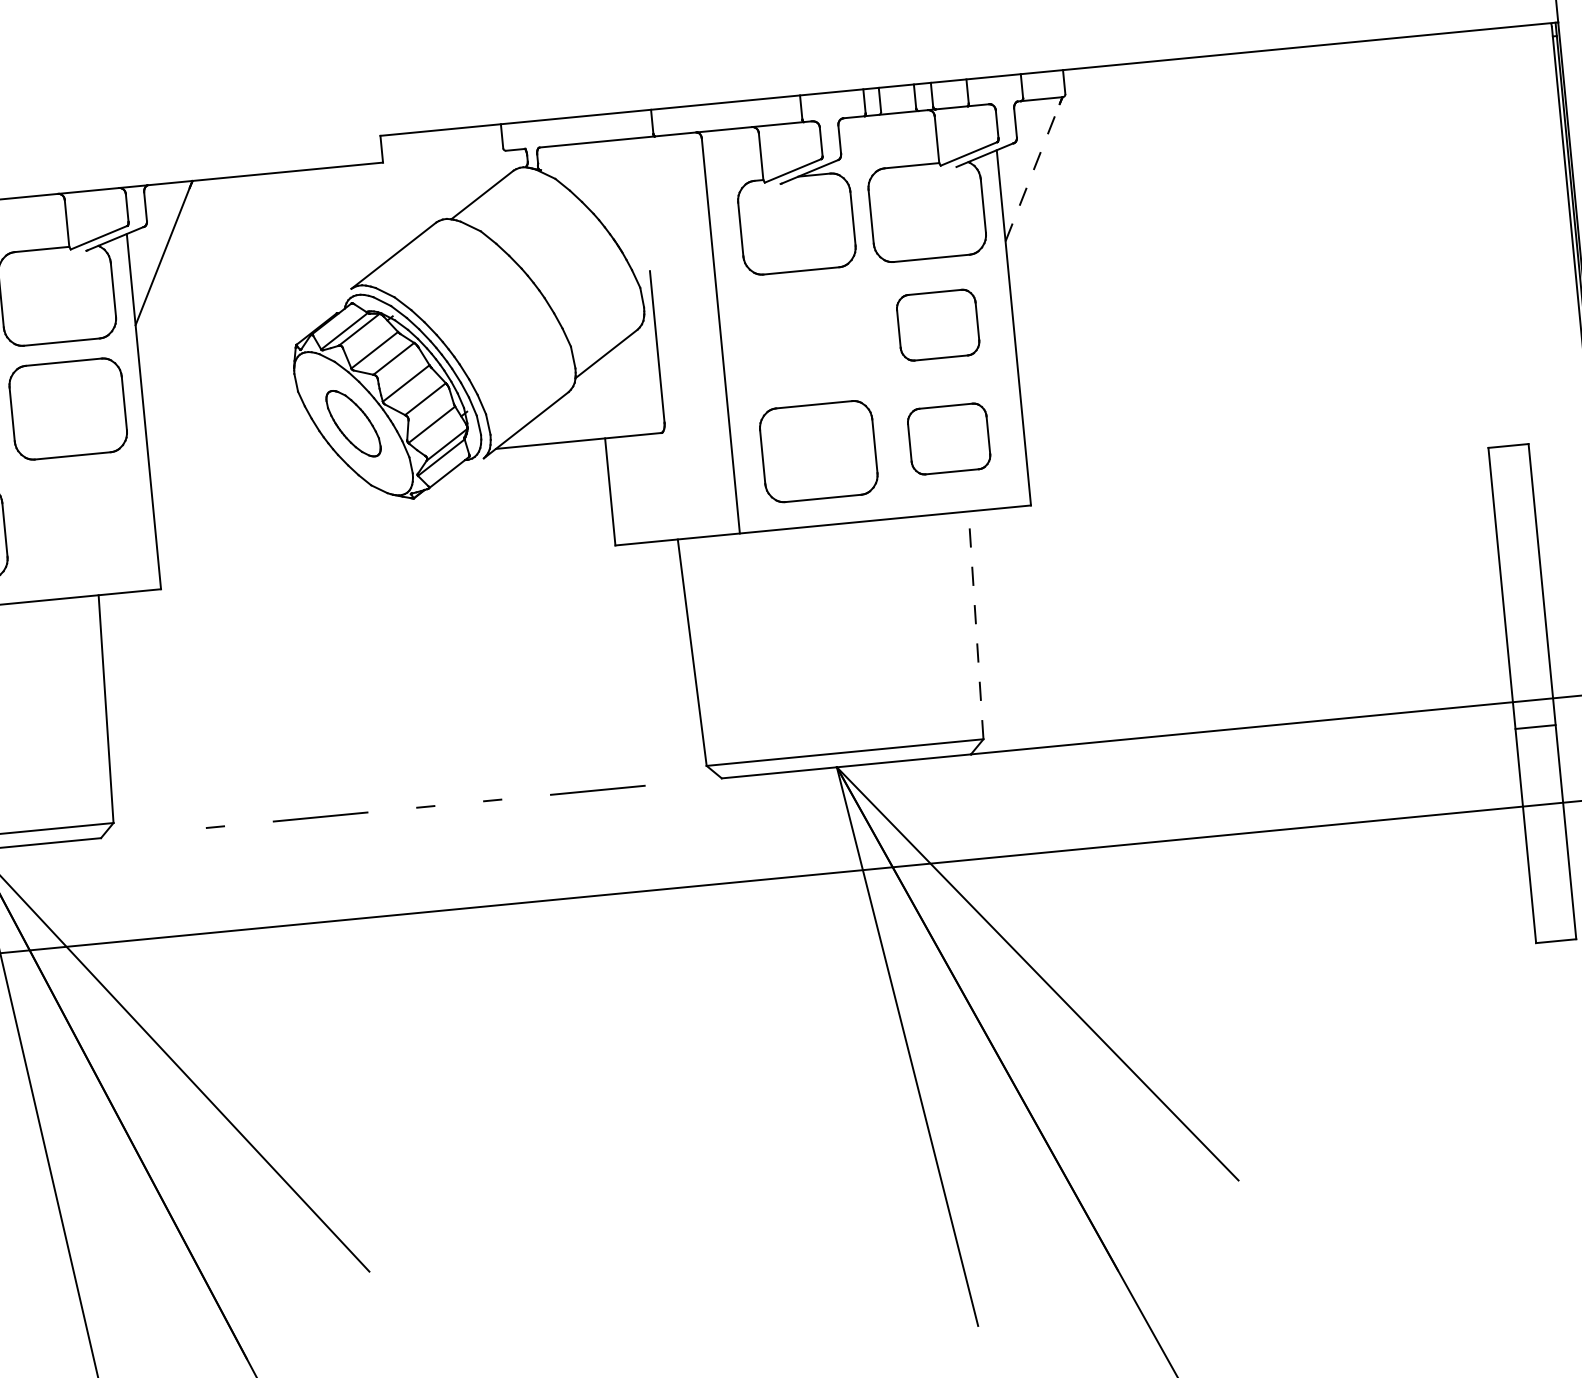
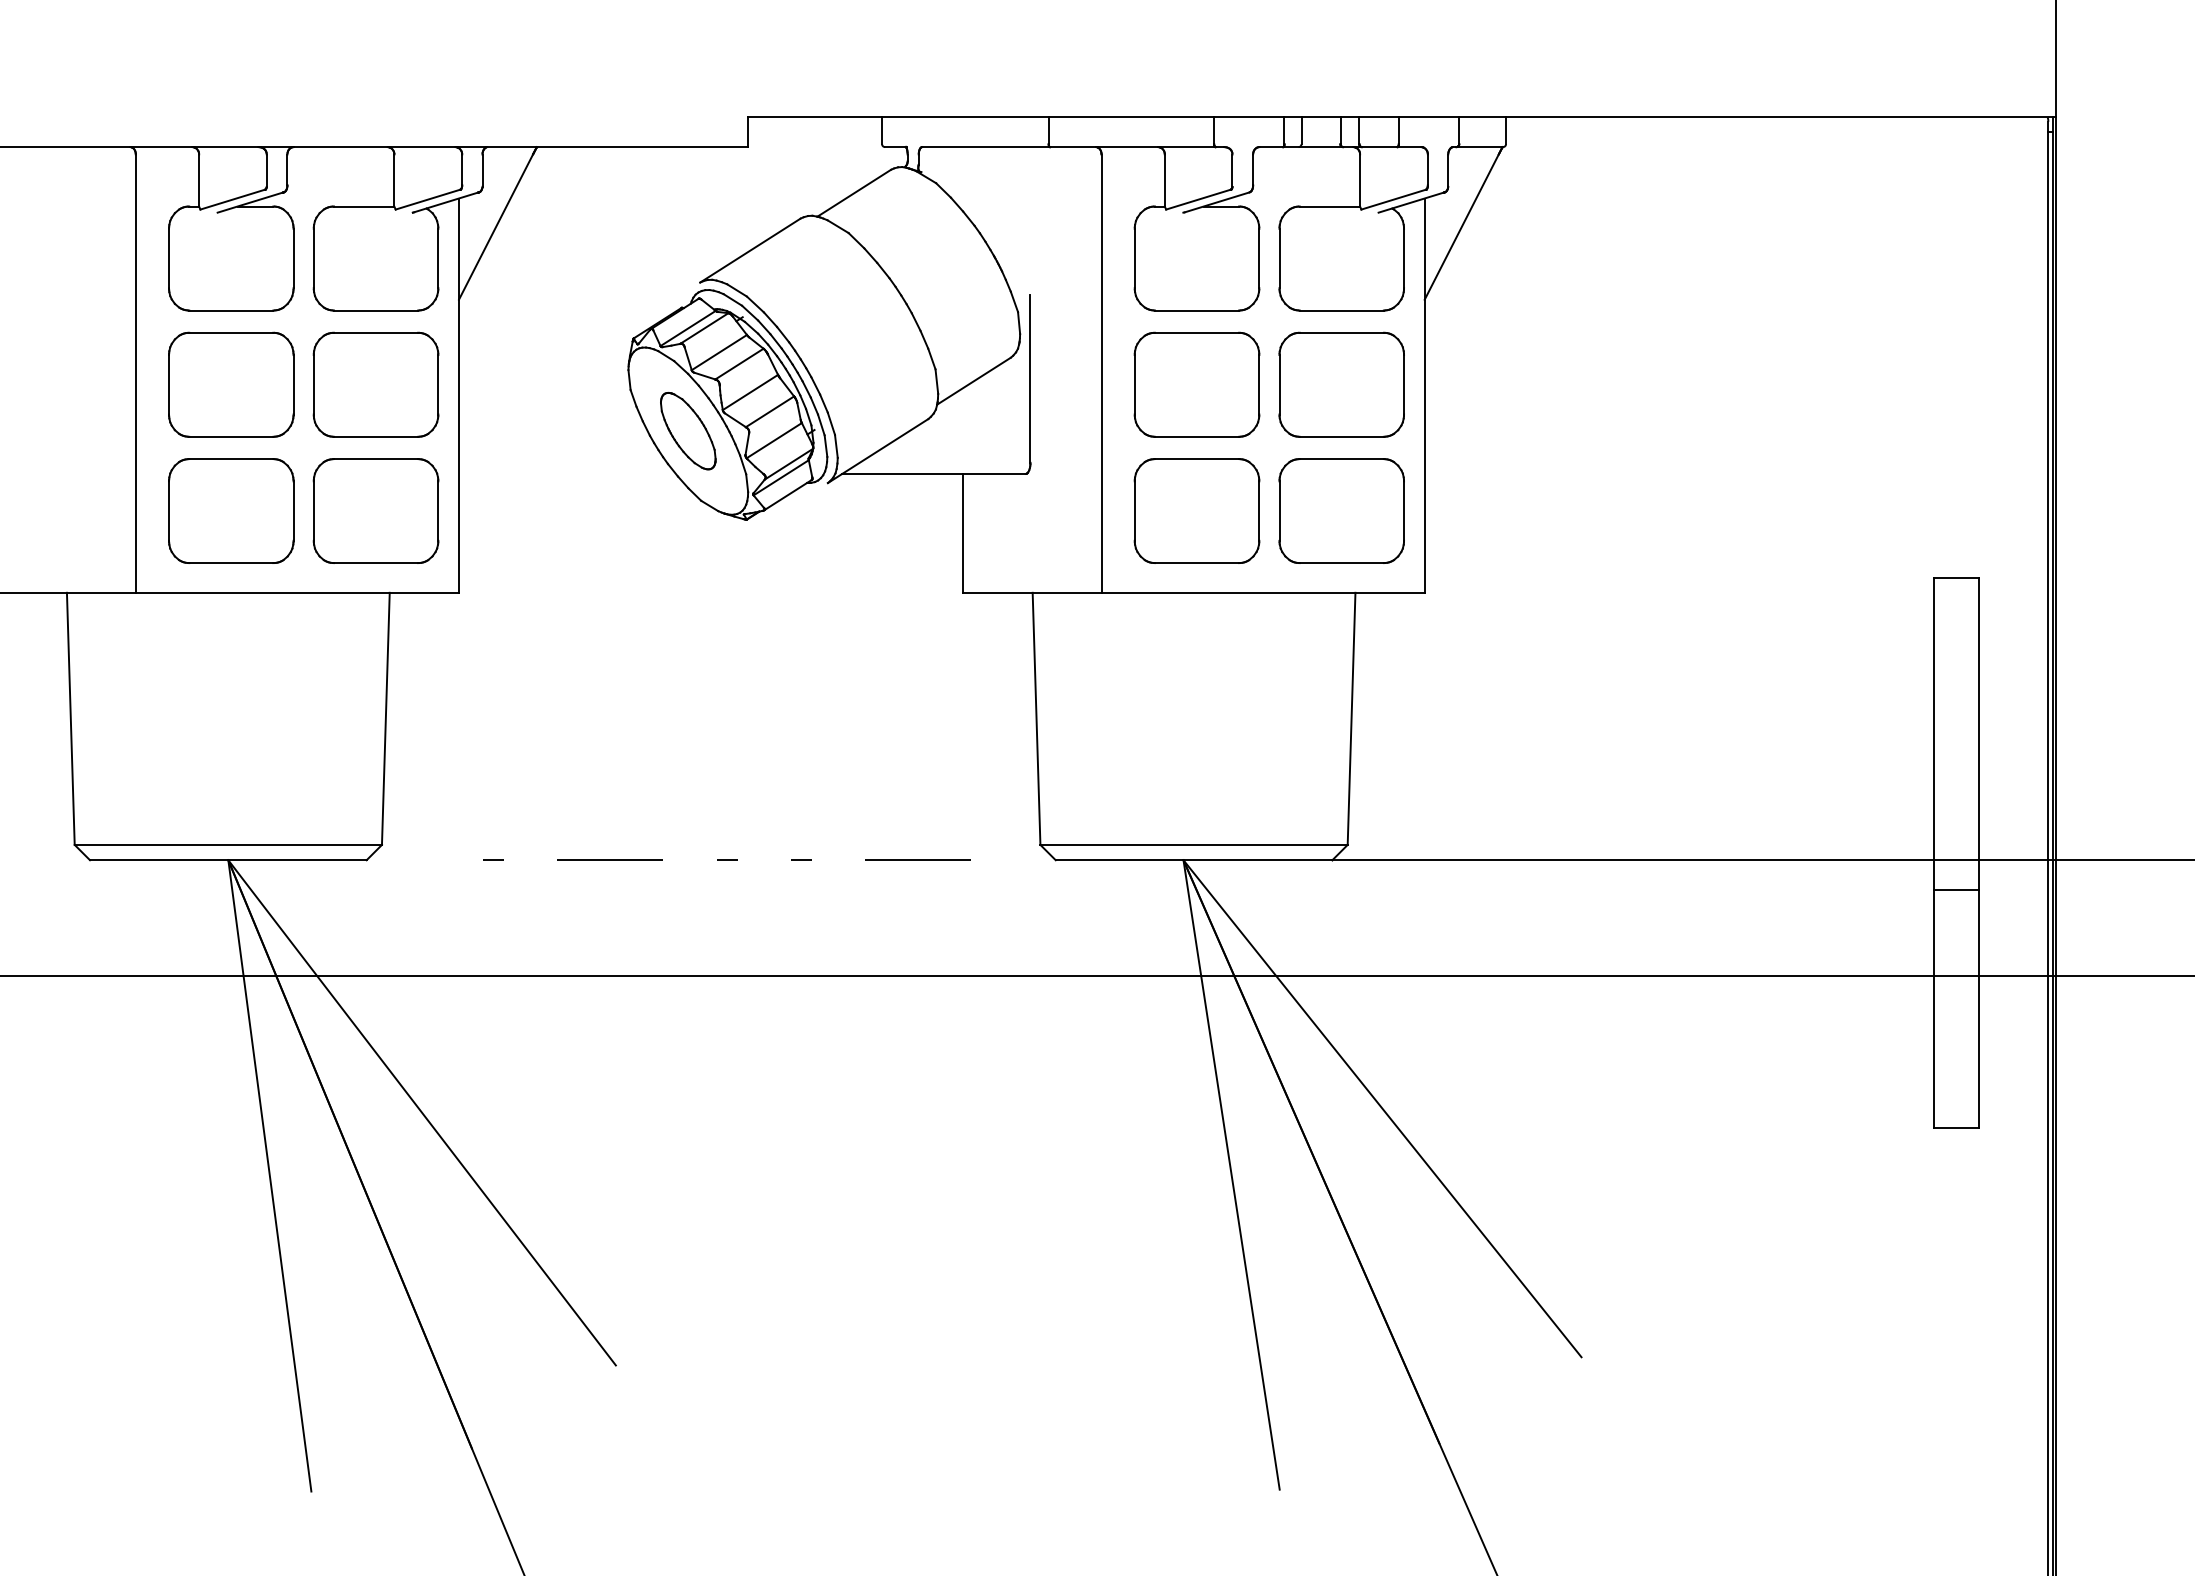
line: (1032, 172) -> (1461, 226), dashed -> solid
part: (937, 325) -> (1341, 384), size x1.43
part: (807, 337) -> (1196, 384), added
part: (948, 438) -> (1341, 510), size x1.43
part: (78, 522) -> (375, 510), added
line: (975, 625) -> (1351, 718), dashed -> solid

